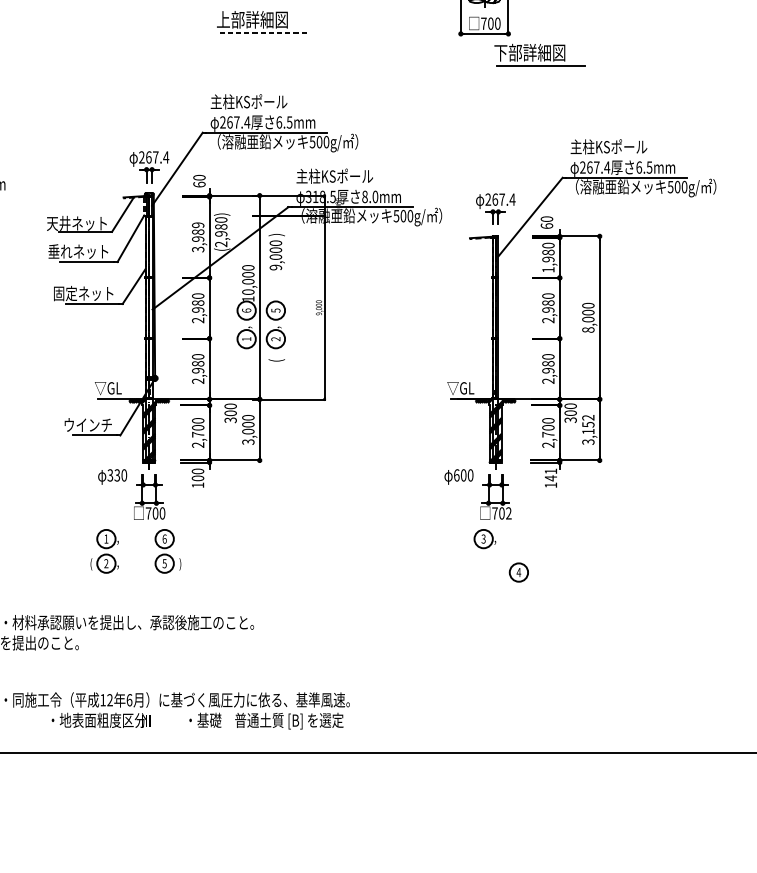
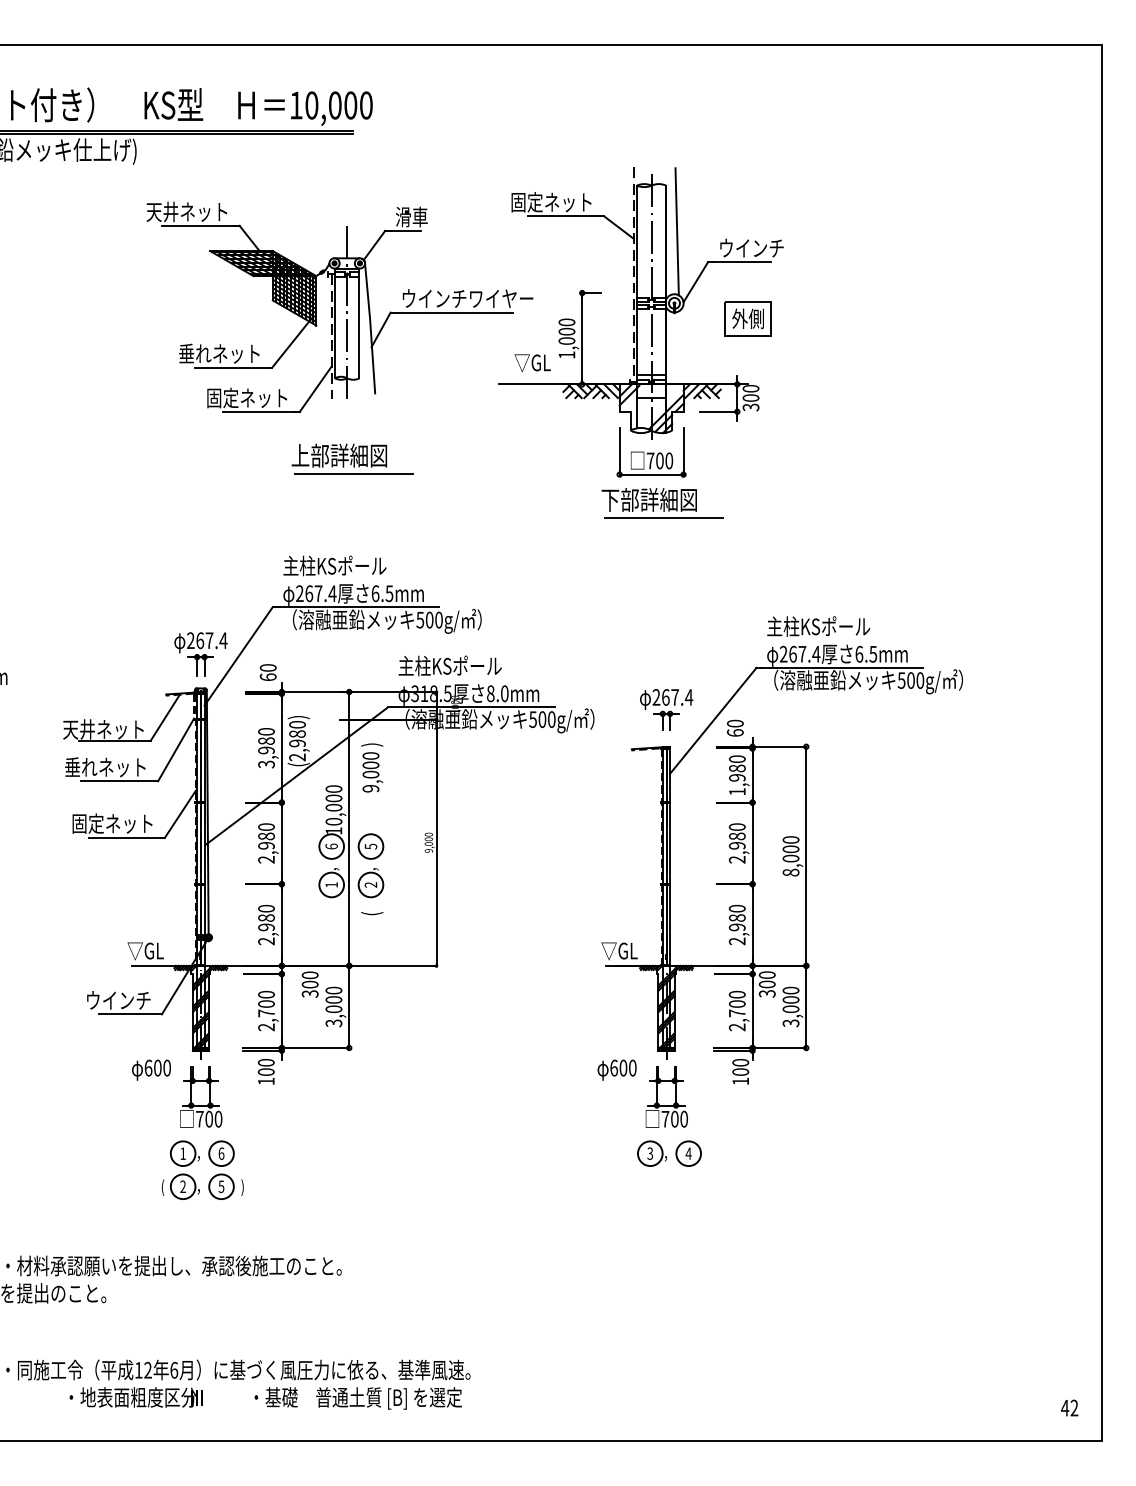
line: (263, 33) -> (354, 473), dashed -> solid
part: (539, 55) -> (662, 503), moved
text: (198, 225) -> (266, 731), 3,989 -> 3,980
text: (587, 424) -> (790, 999), 3,152 -> 3,000
text: (113, 474) -> (152, 1067), 330 -> 600
text: (550, 474) -> (740, 1067), 141 -> 100
text: (508, 513) -> (683, 1119), 702 -> 700
part: (104, 550) -> (180, 1169), moved
part: (518, 572) -> (688, 1153), moved

